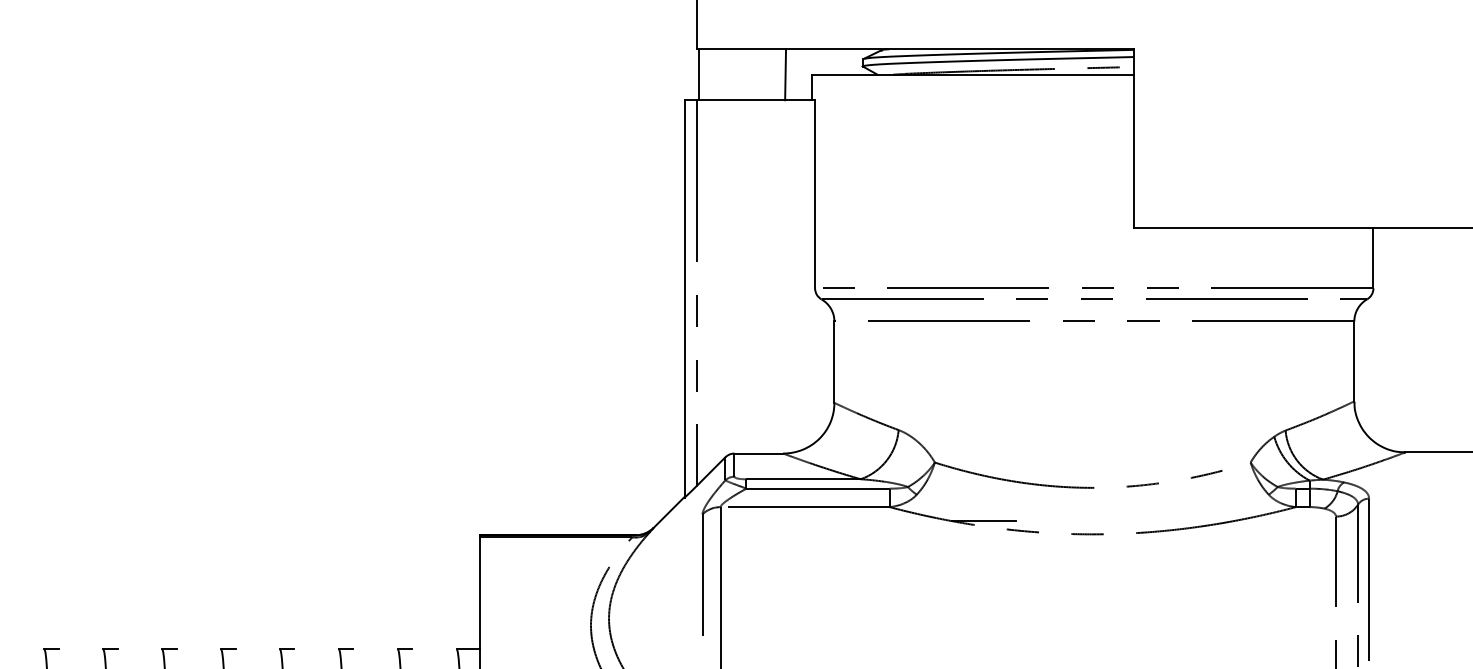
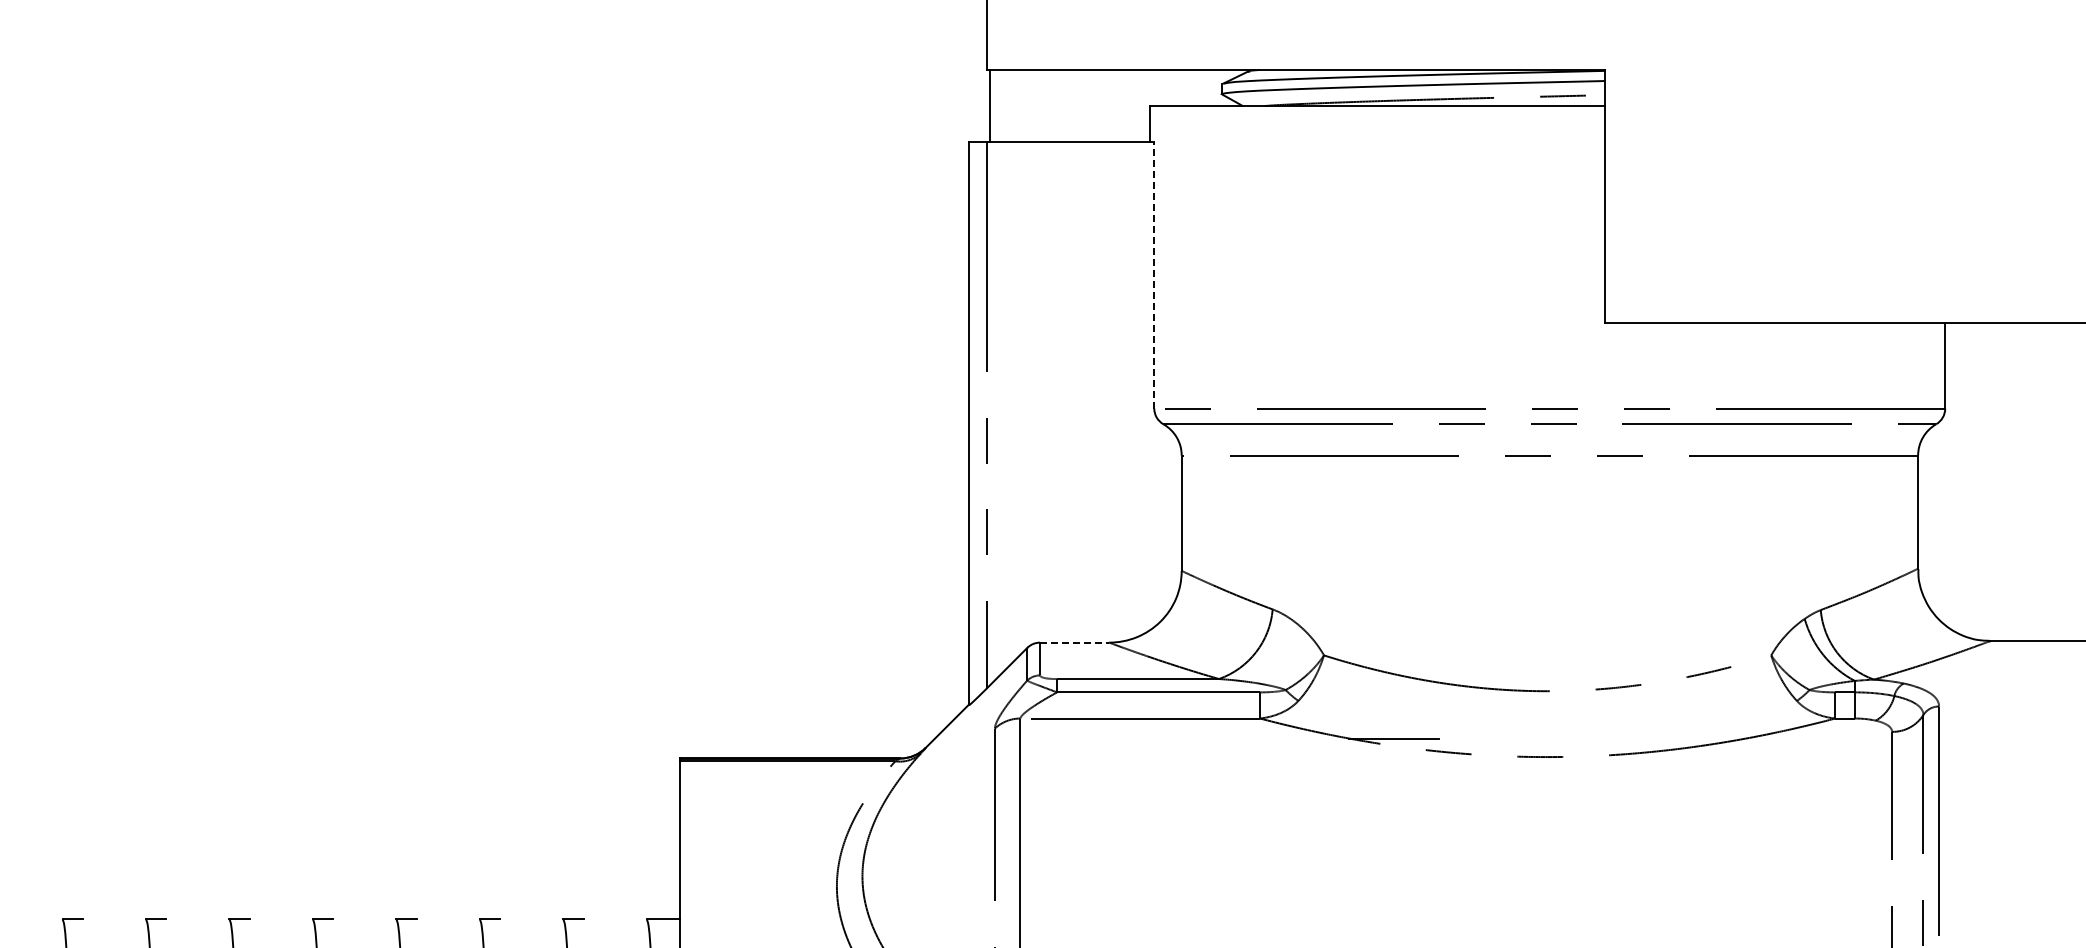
line: (785, 74) -> (1112, 105), removed
line: (815, 193) -> (1154, 274), solid -> dashed
line: (758, 453) -> (1074, 642), solid -> dashed

